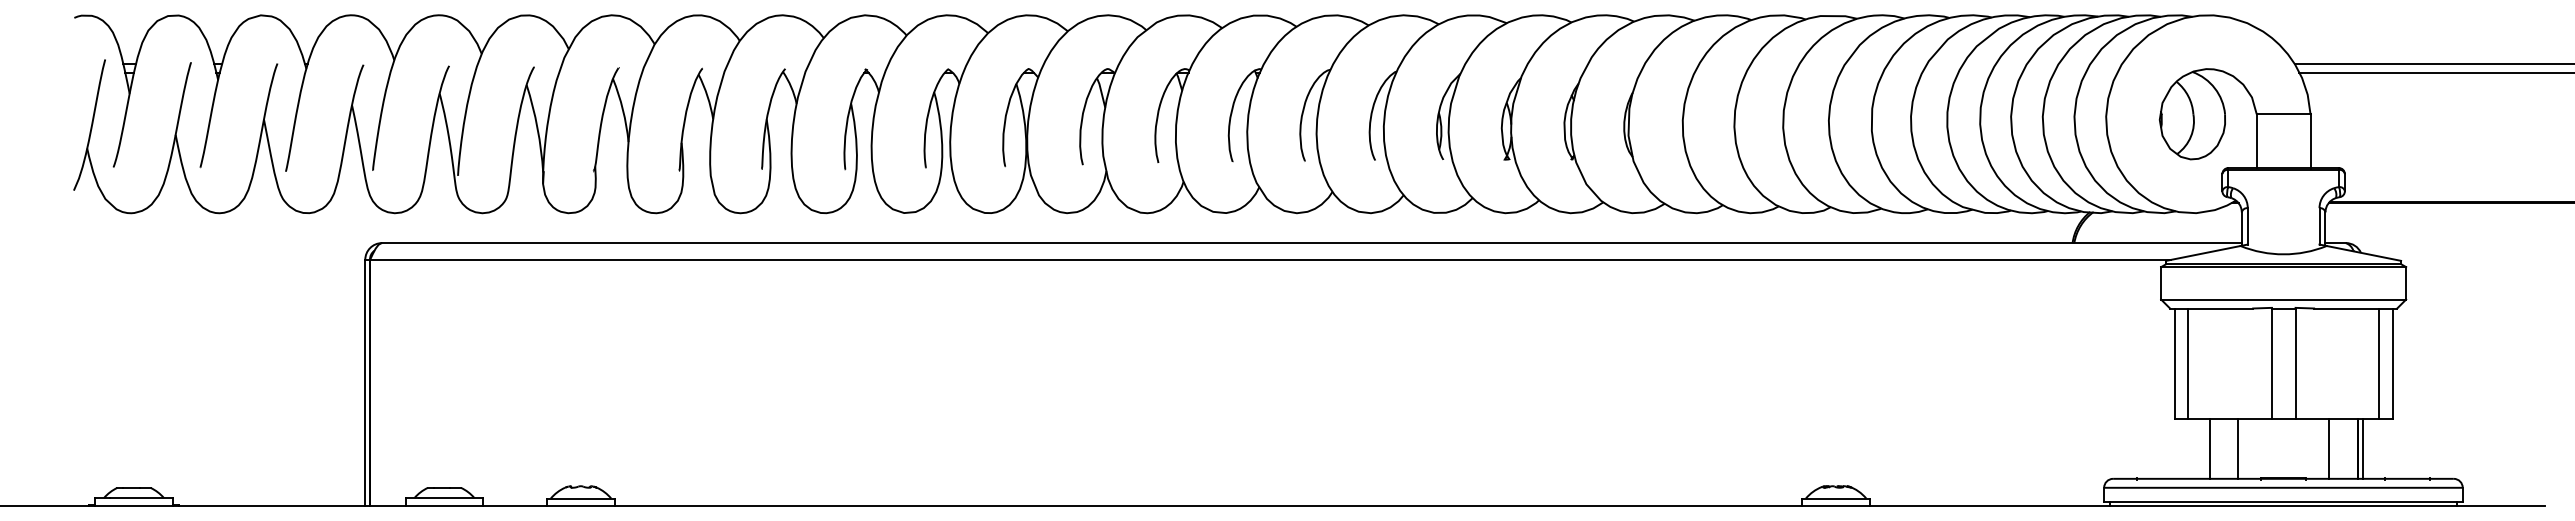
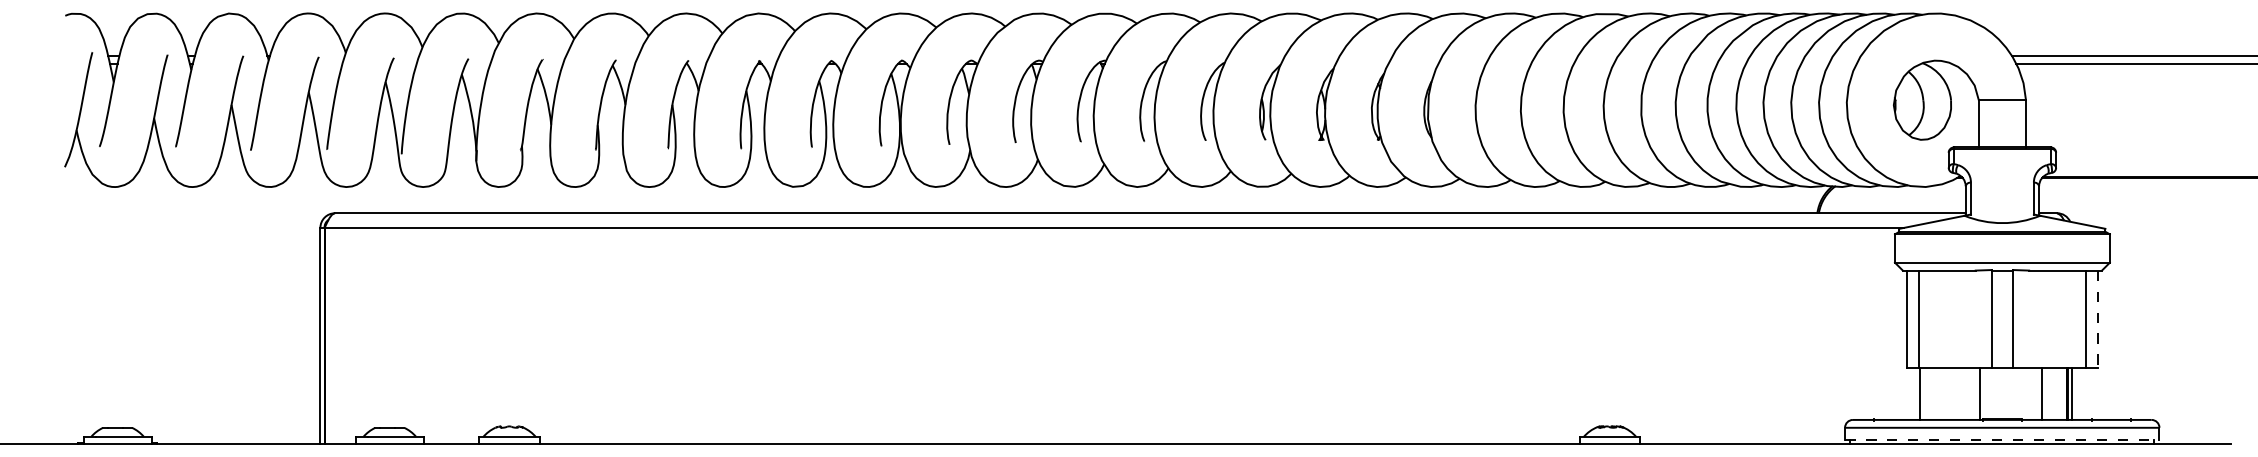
line: (2393, 364) -> (2098, 319), solid -> dashed
line: (2209, 448) -> (1920, 393), moved
line: (2238, 448) -> (1979, 393), moved
line: (2283, 501) -> (2002, 439), solid -> dashed

